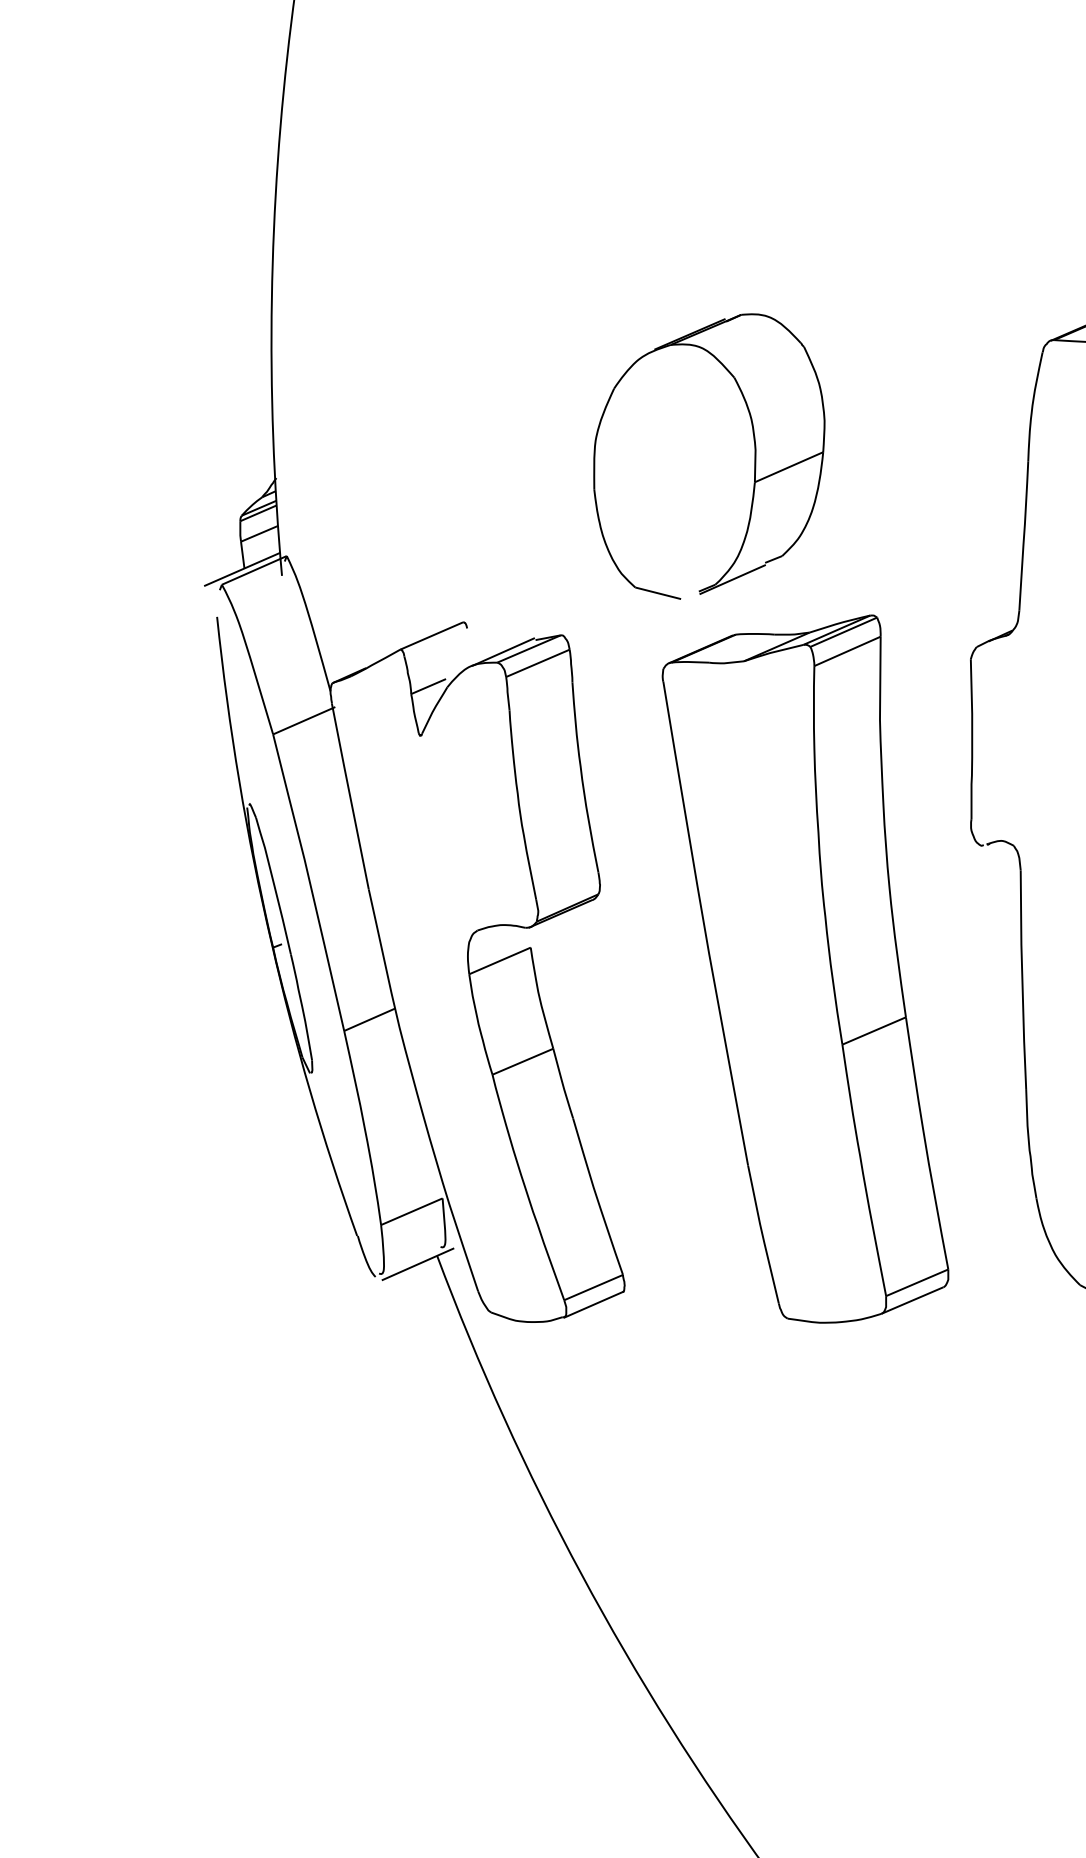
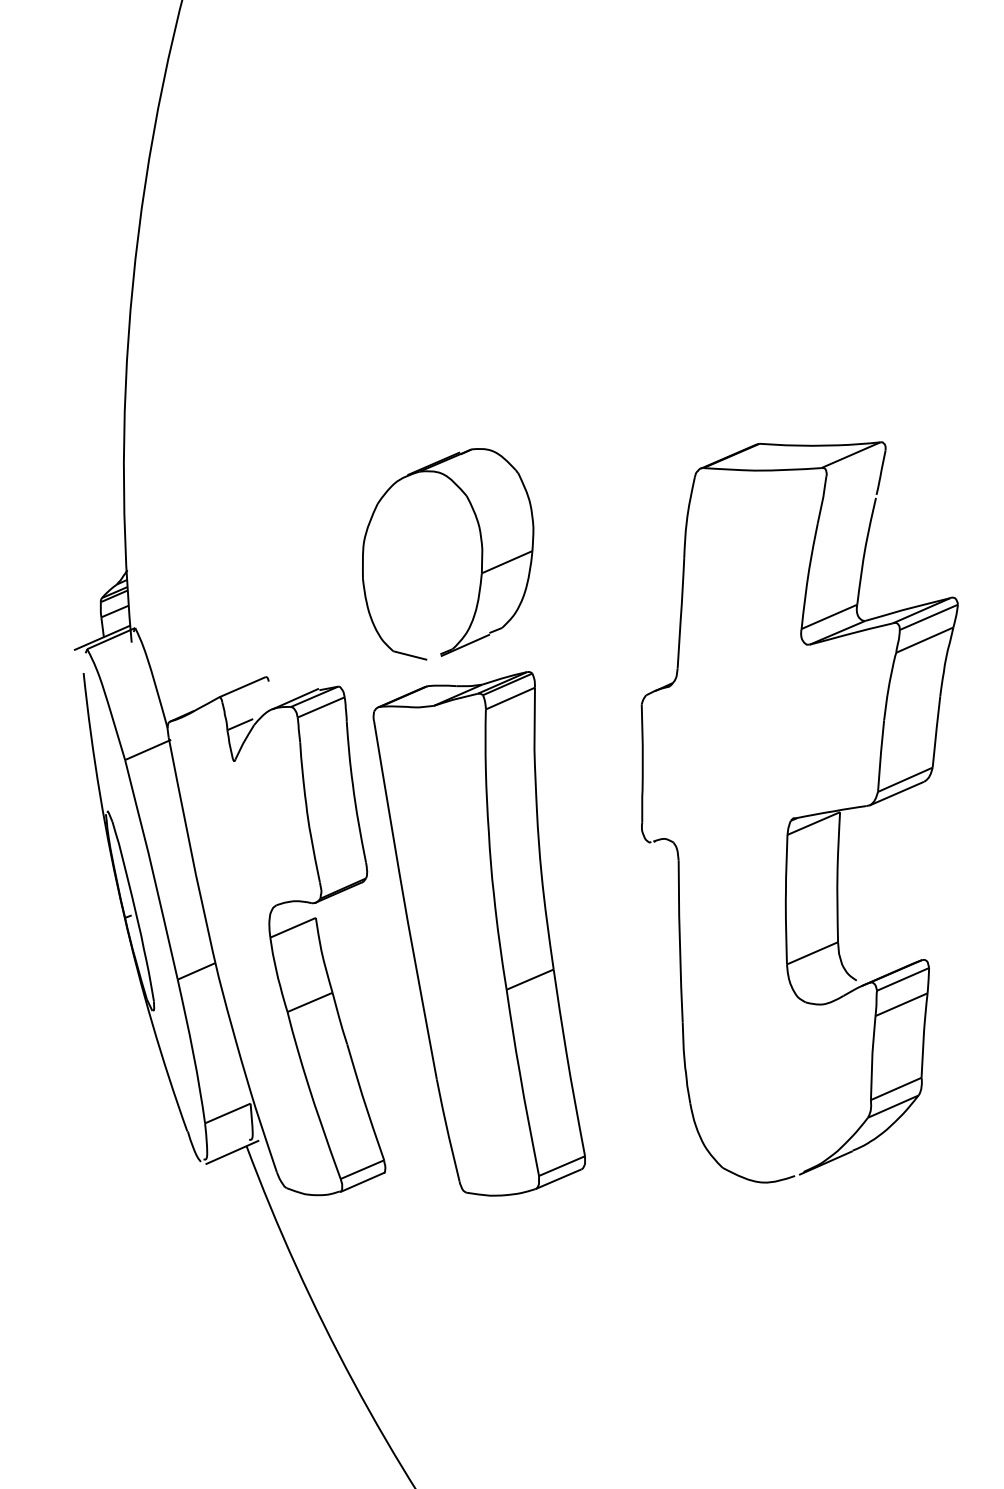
part: (804, 968) -> (478, 933), moved

